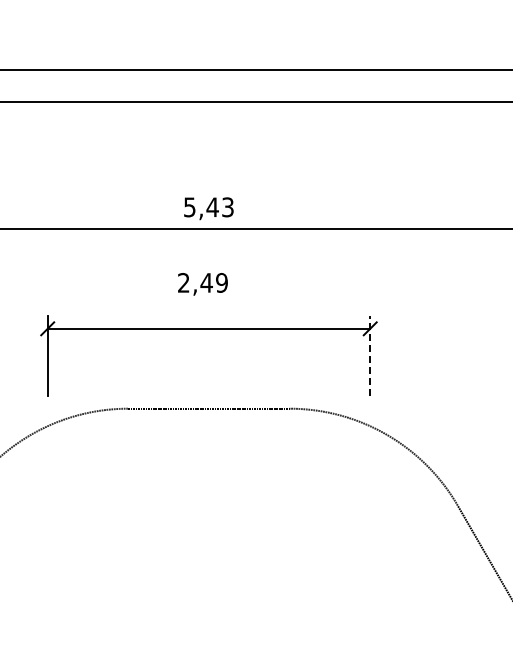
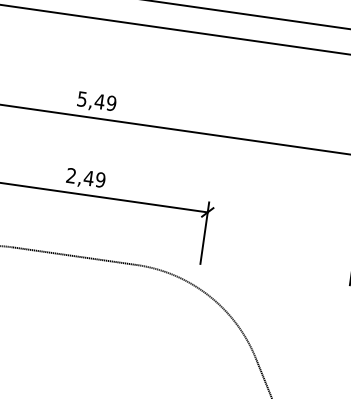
text: (227, 207) -> (111, 103), 5,43 -> 5,49
text: (202, 284) -> (85, 179), moved
line: (370, 355) -> (205, 232), dashed -> solid

